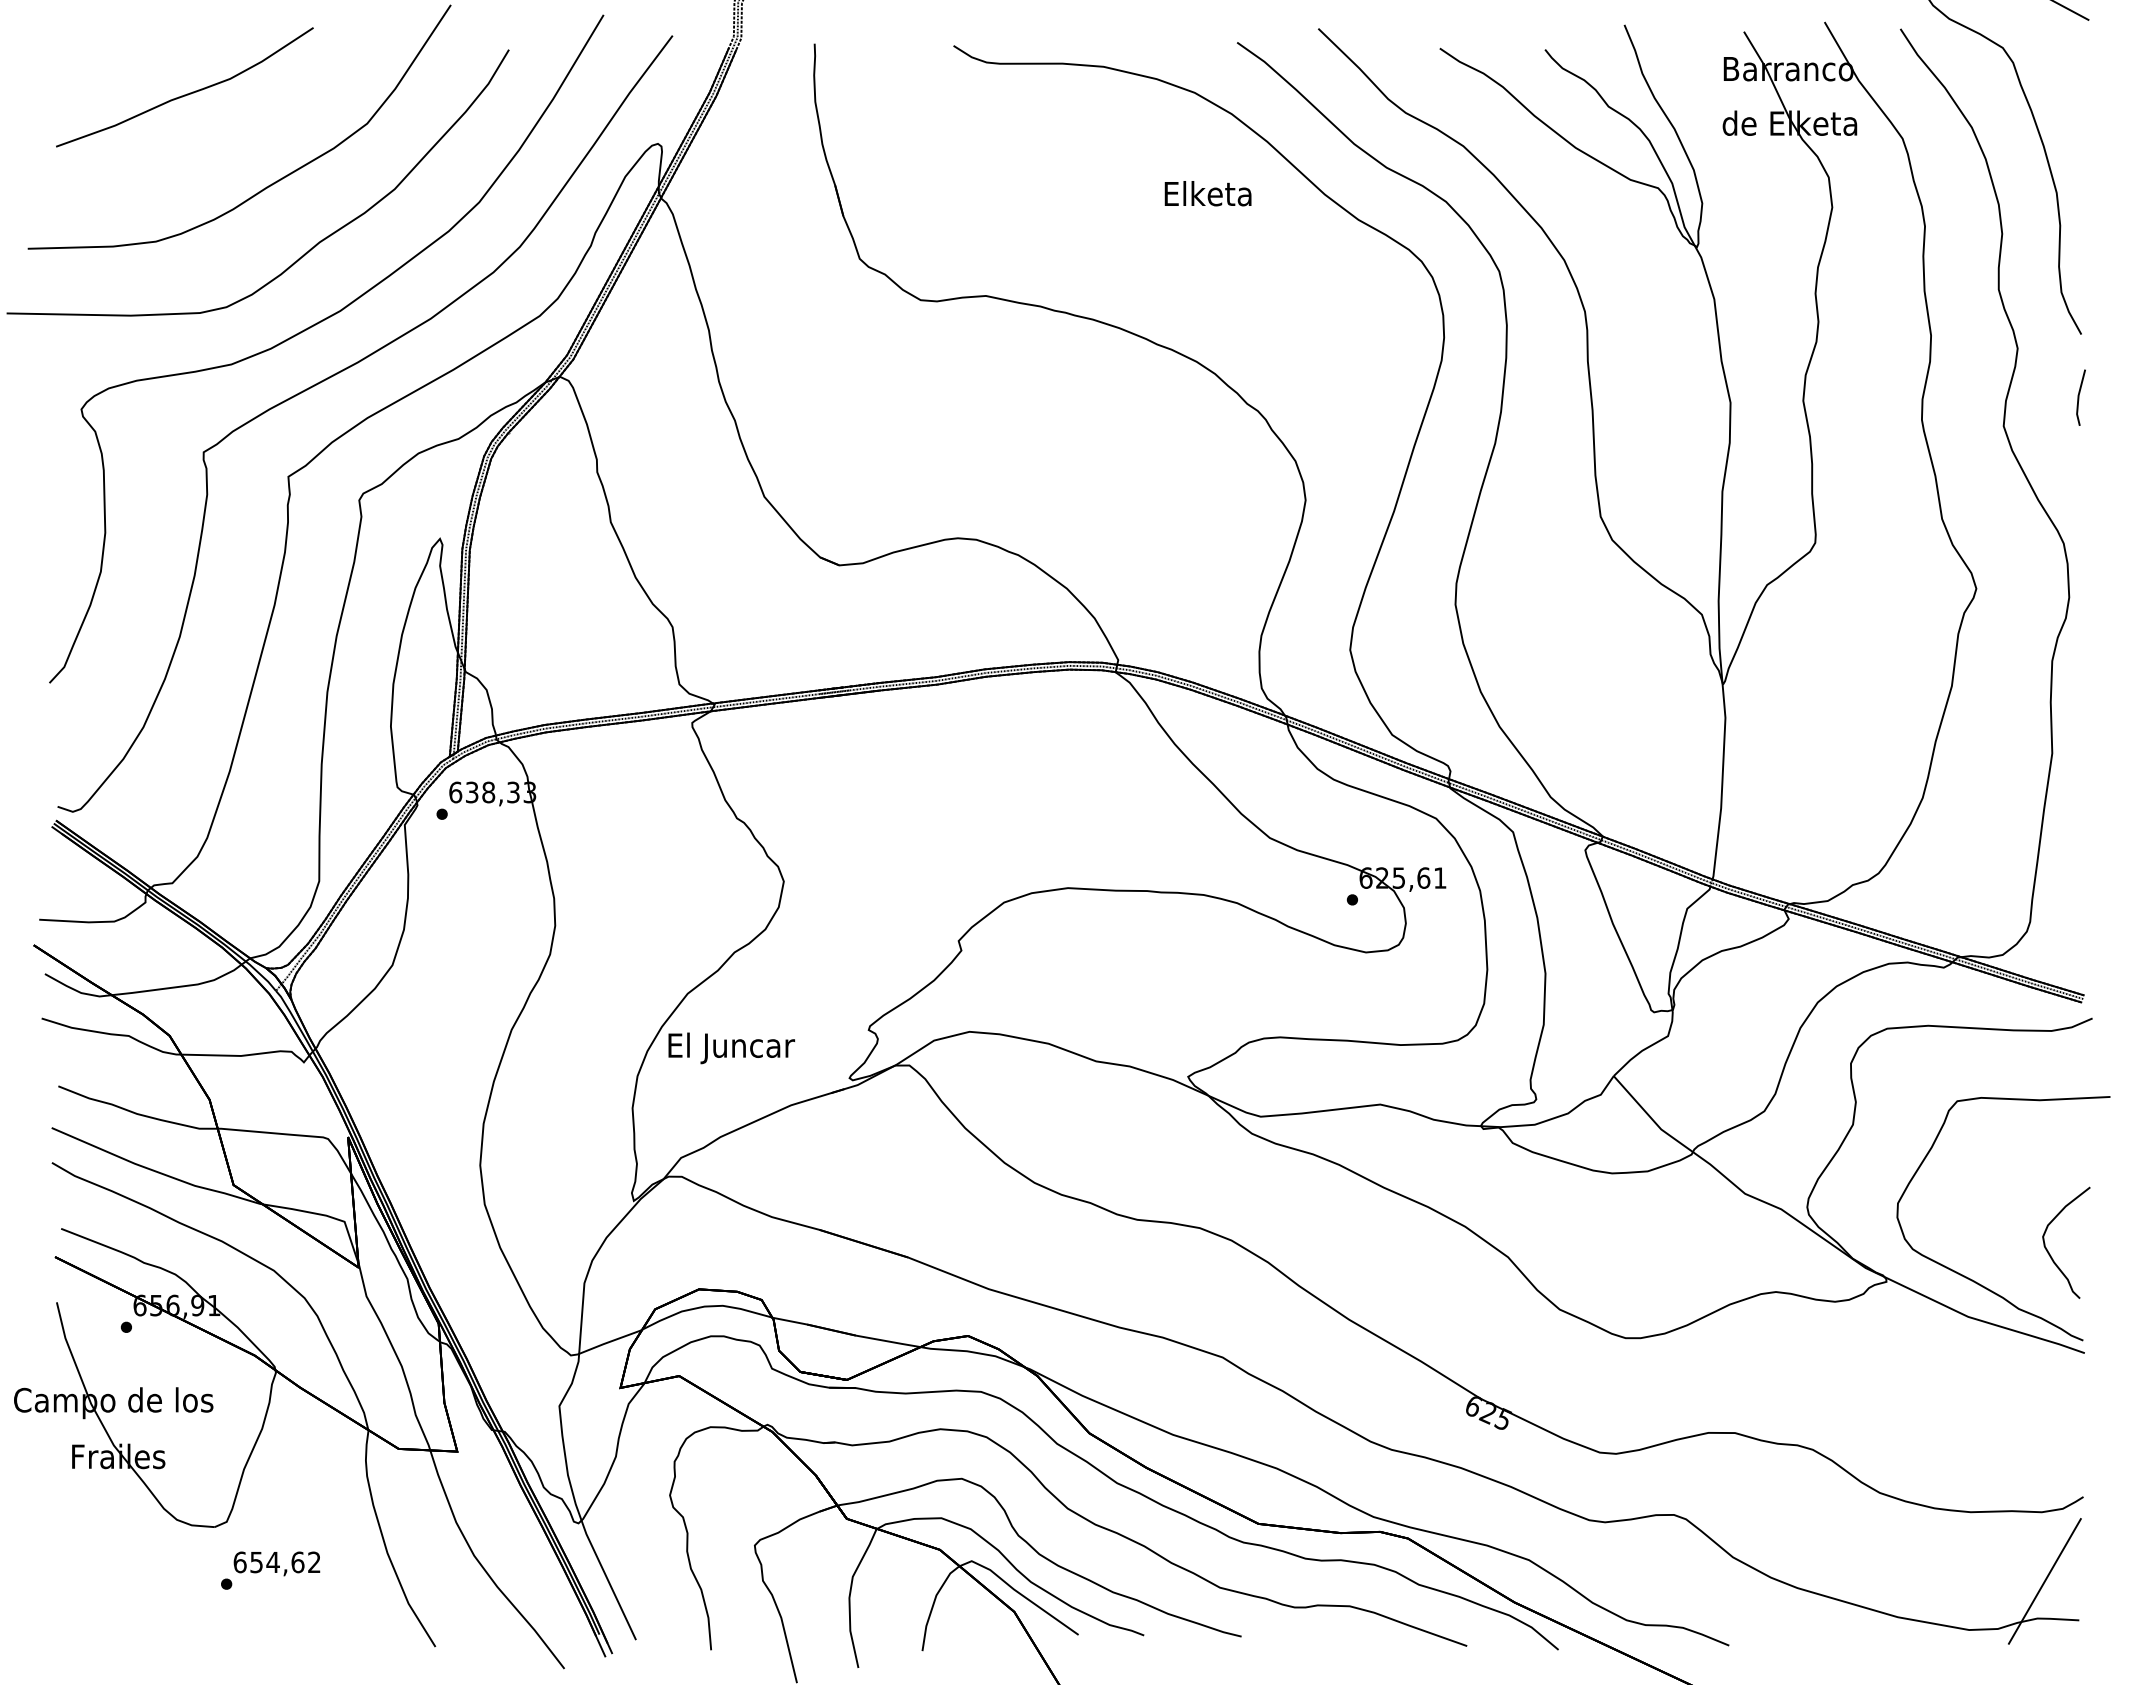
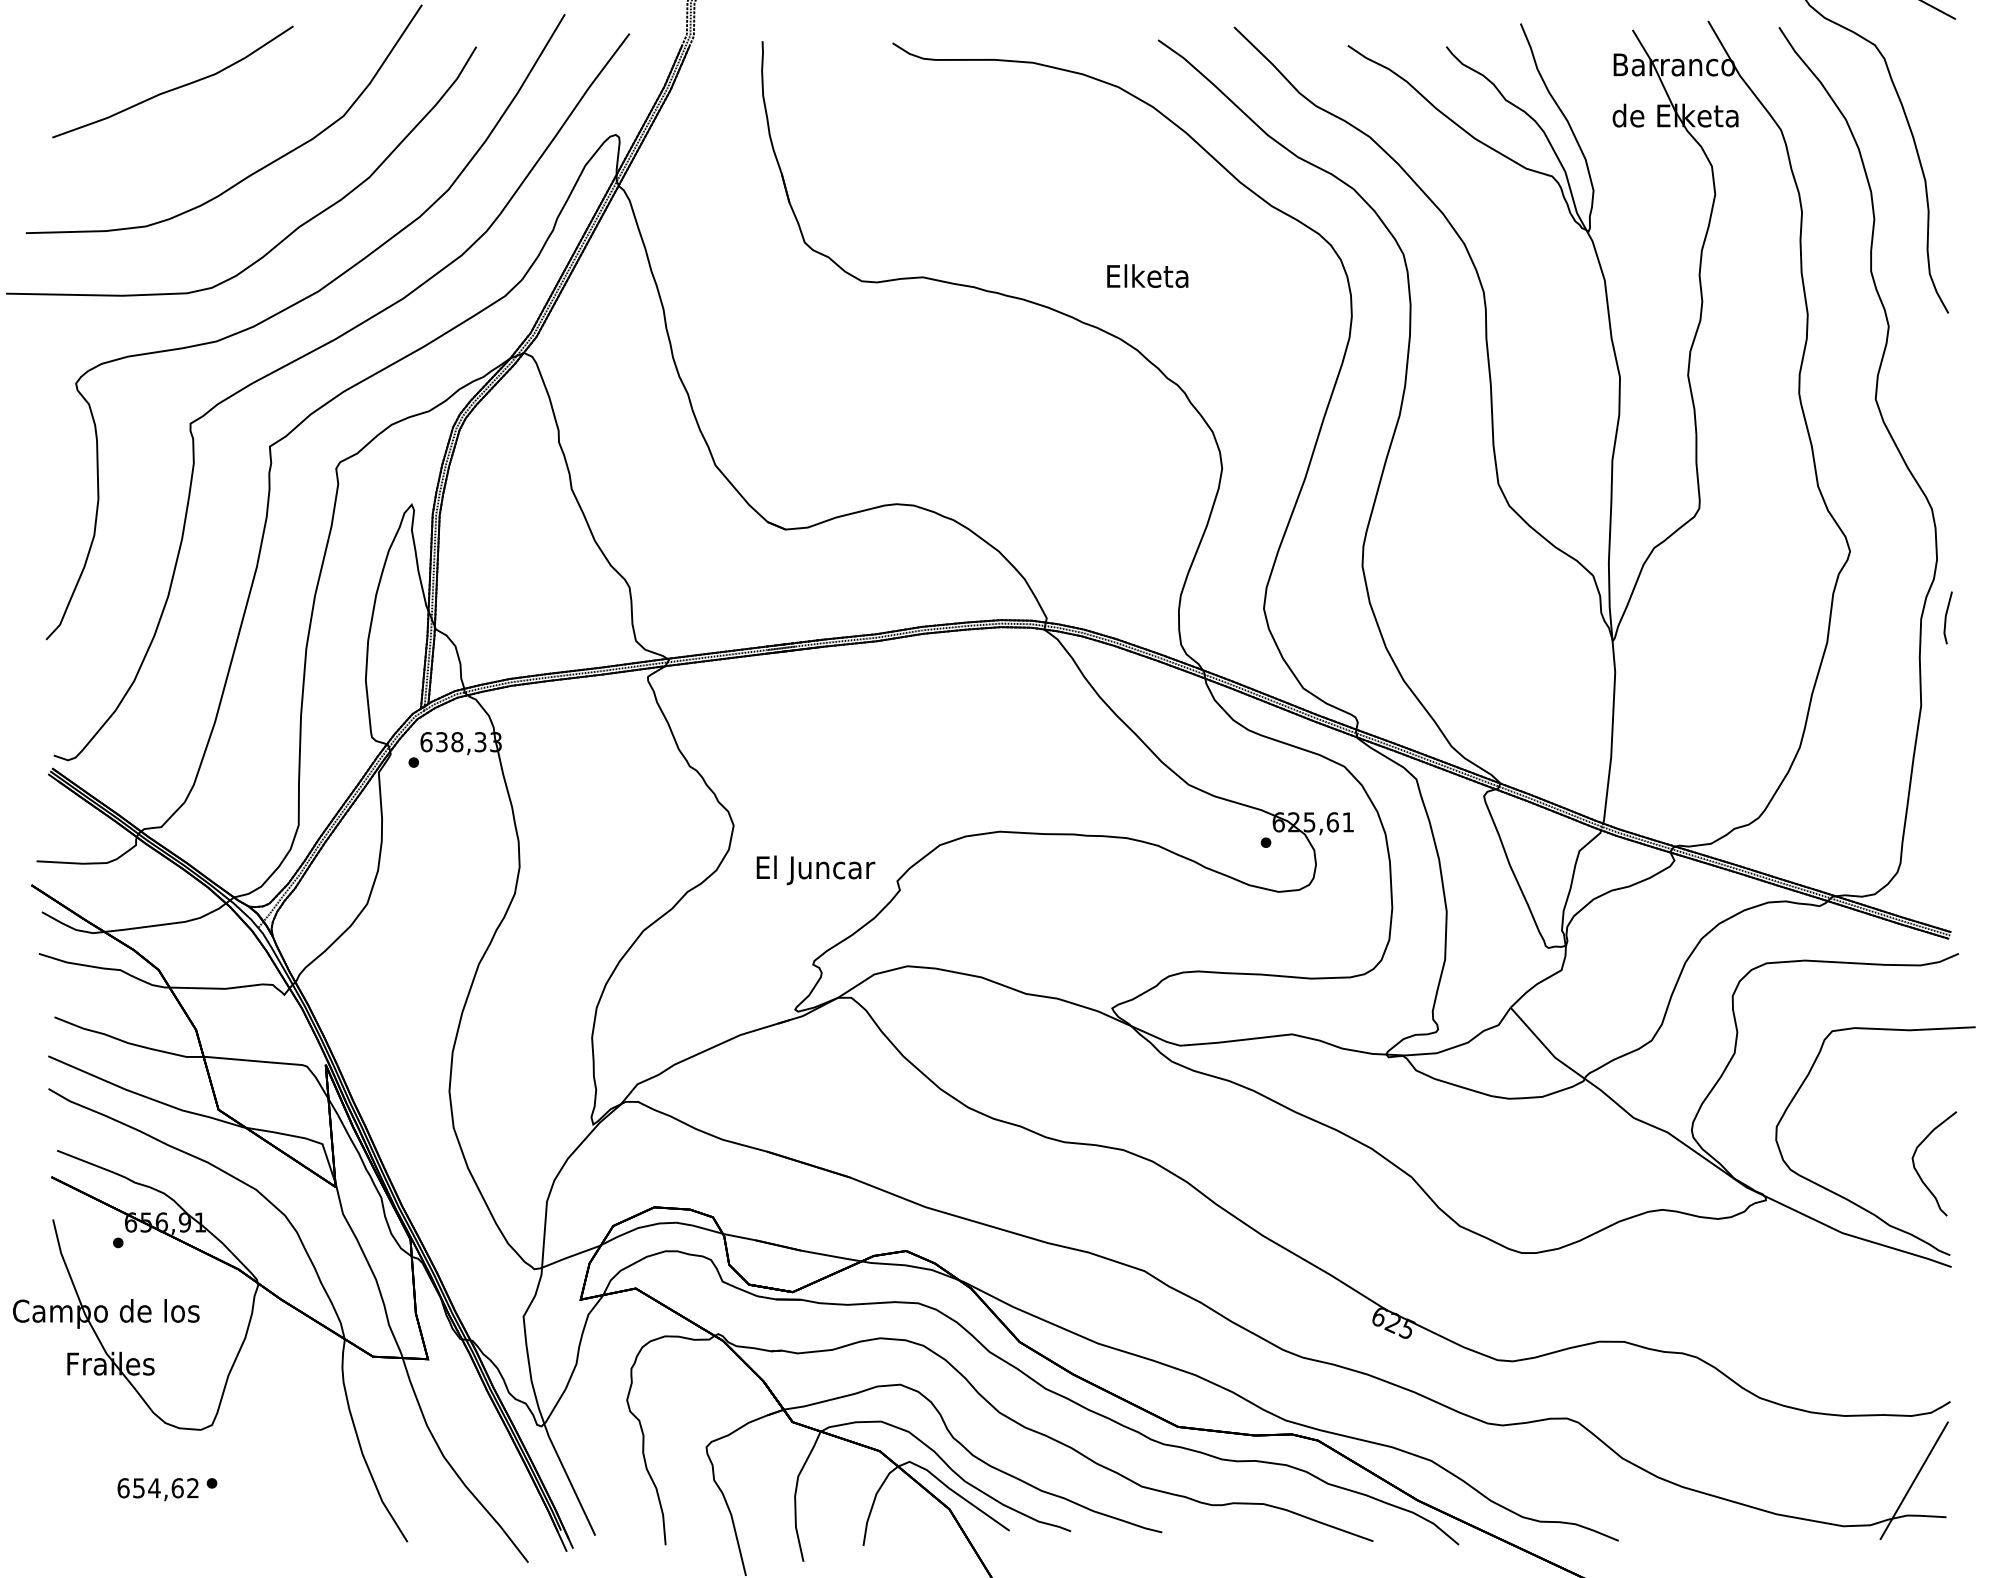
text: (1207, 193) -> (1147, 275), moved
line: (2079, 397) -> (1946, 617), moved
text: (731, 1048) -> (815, 870), moved
text: (276, 1563) -> (157, 1489), moved

